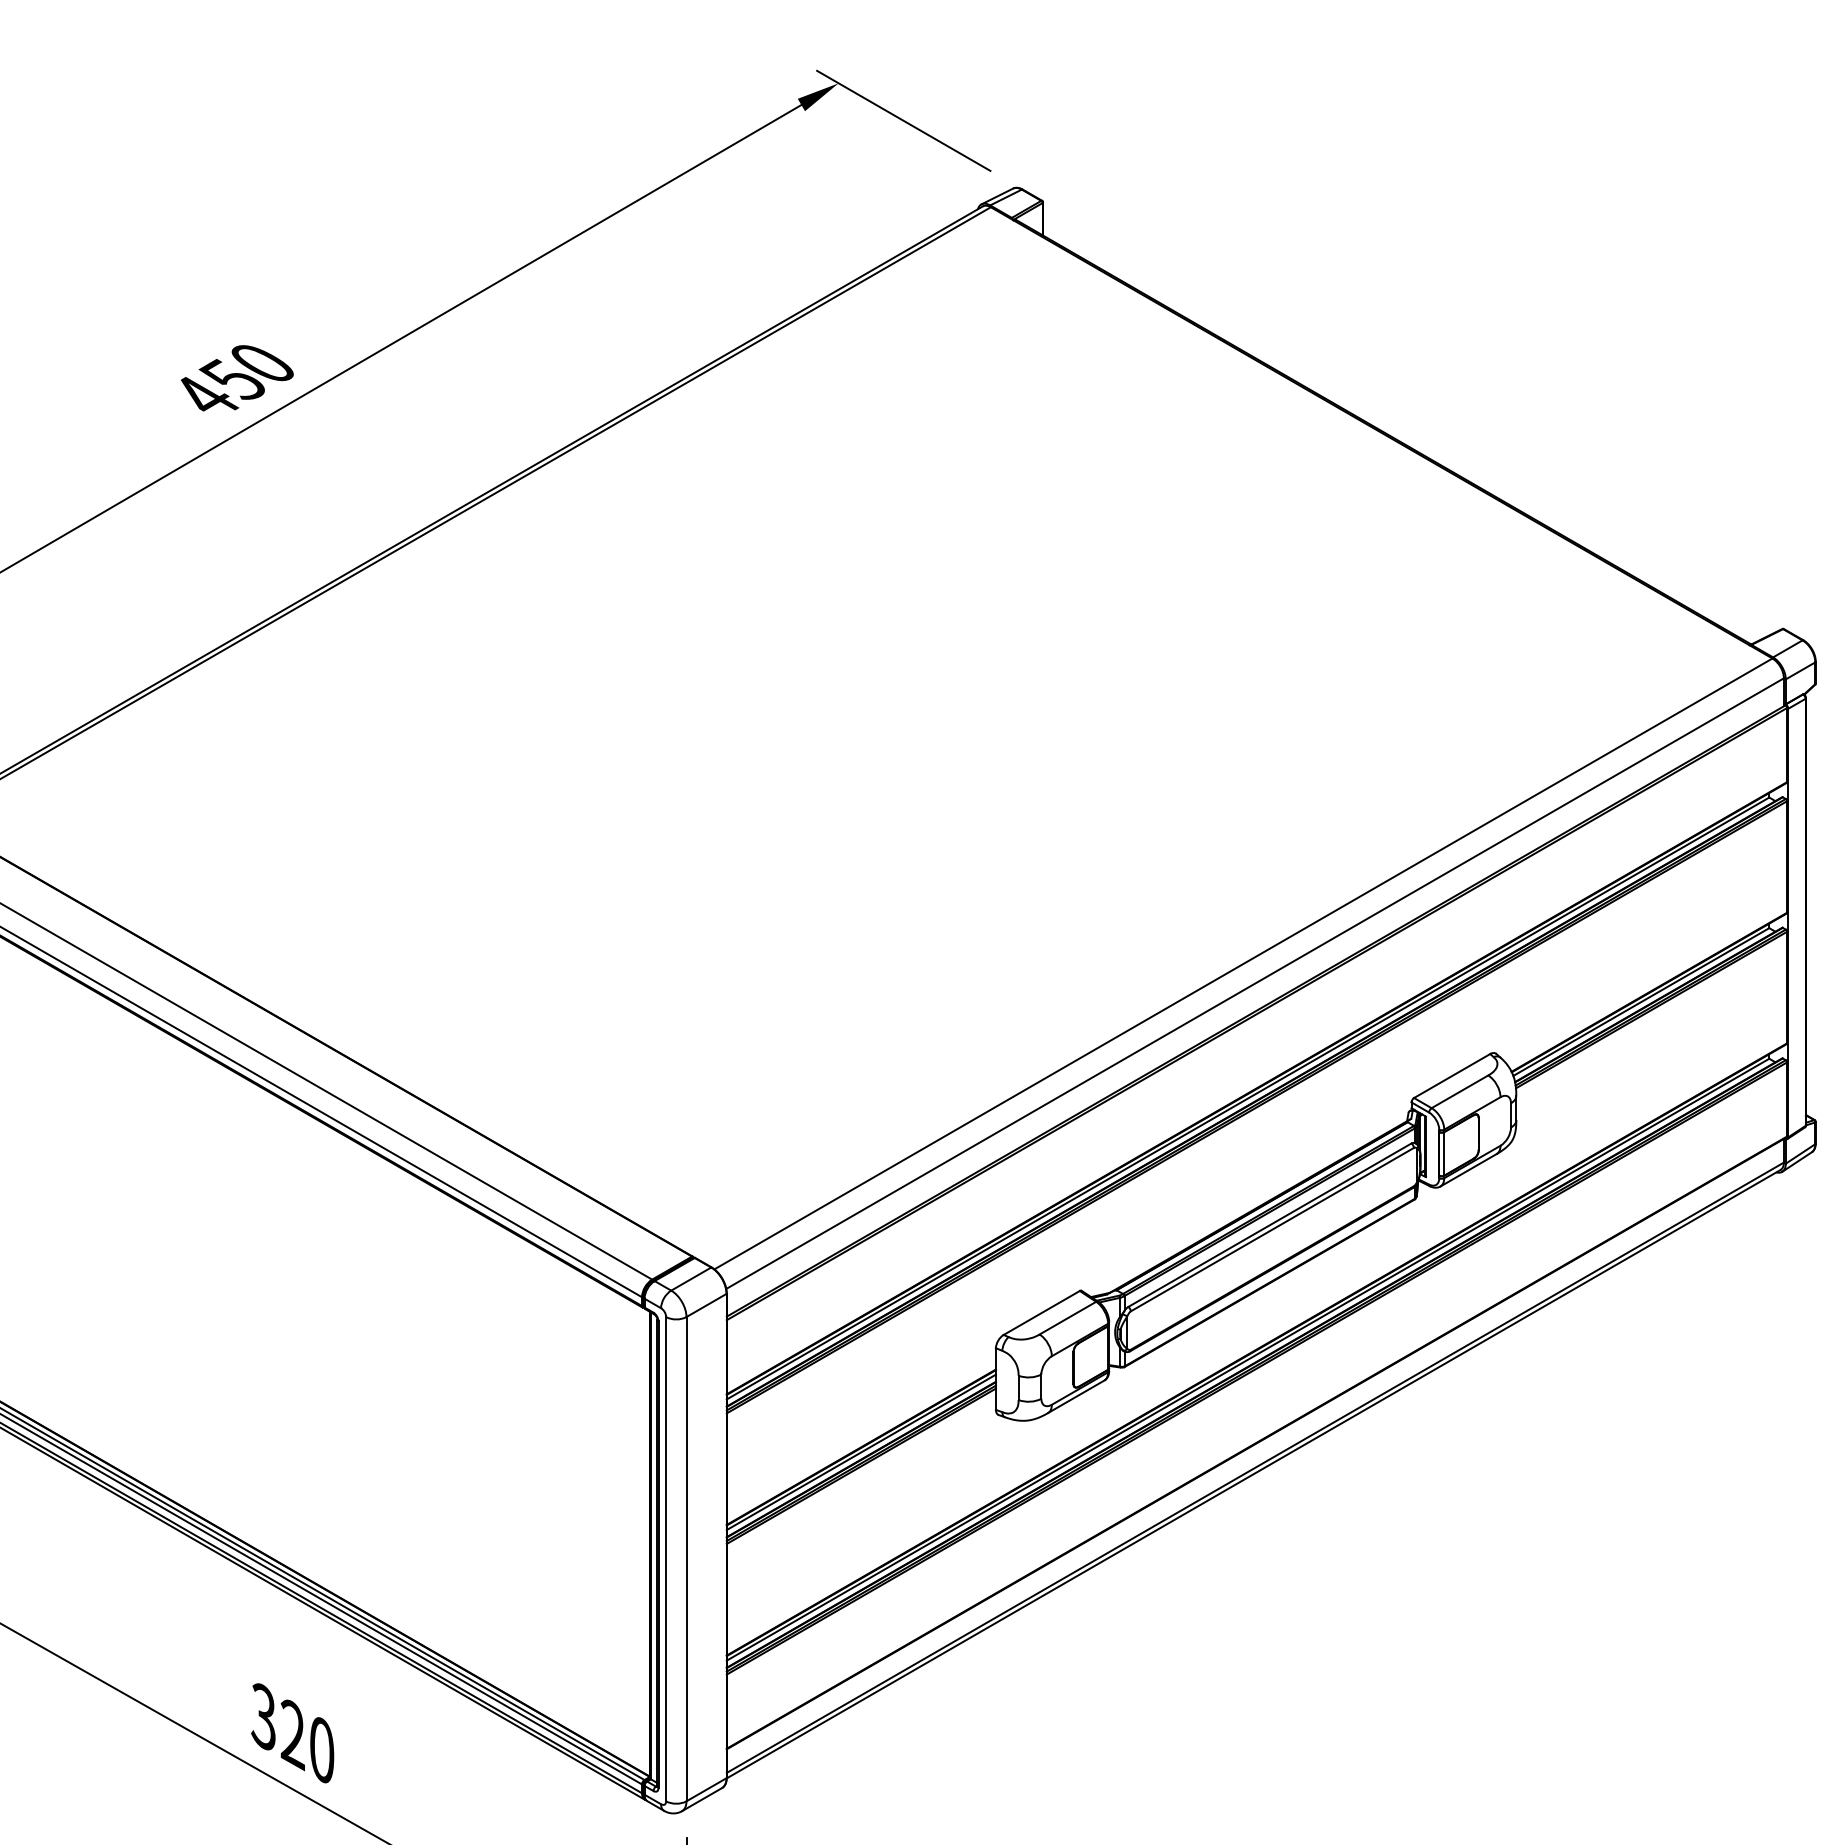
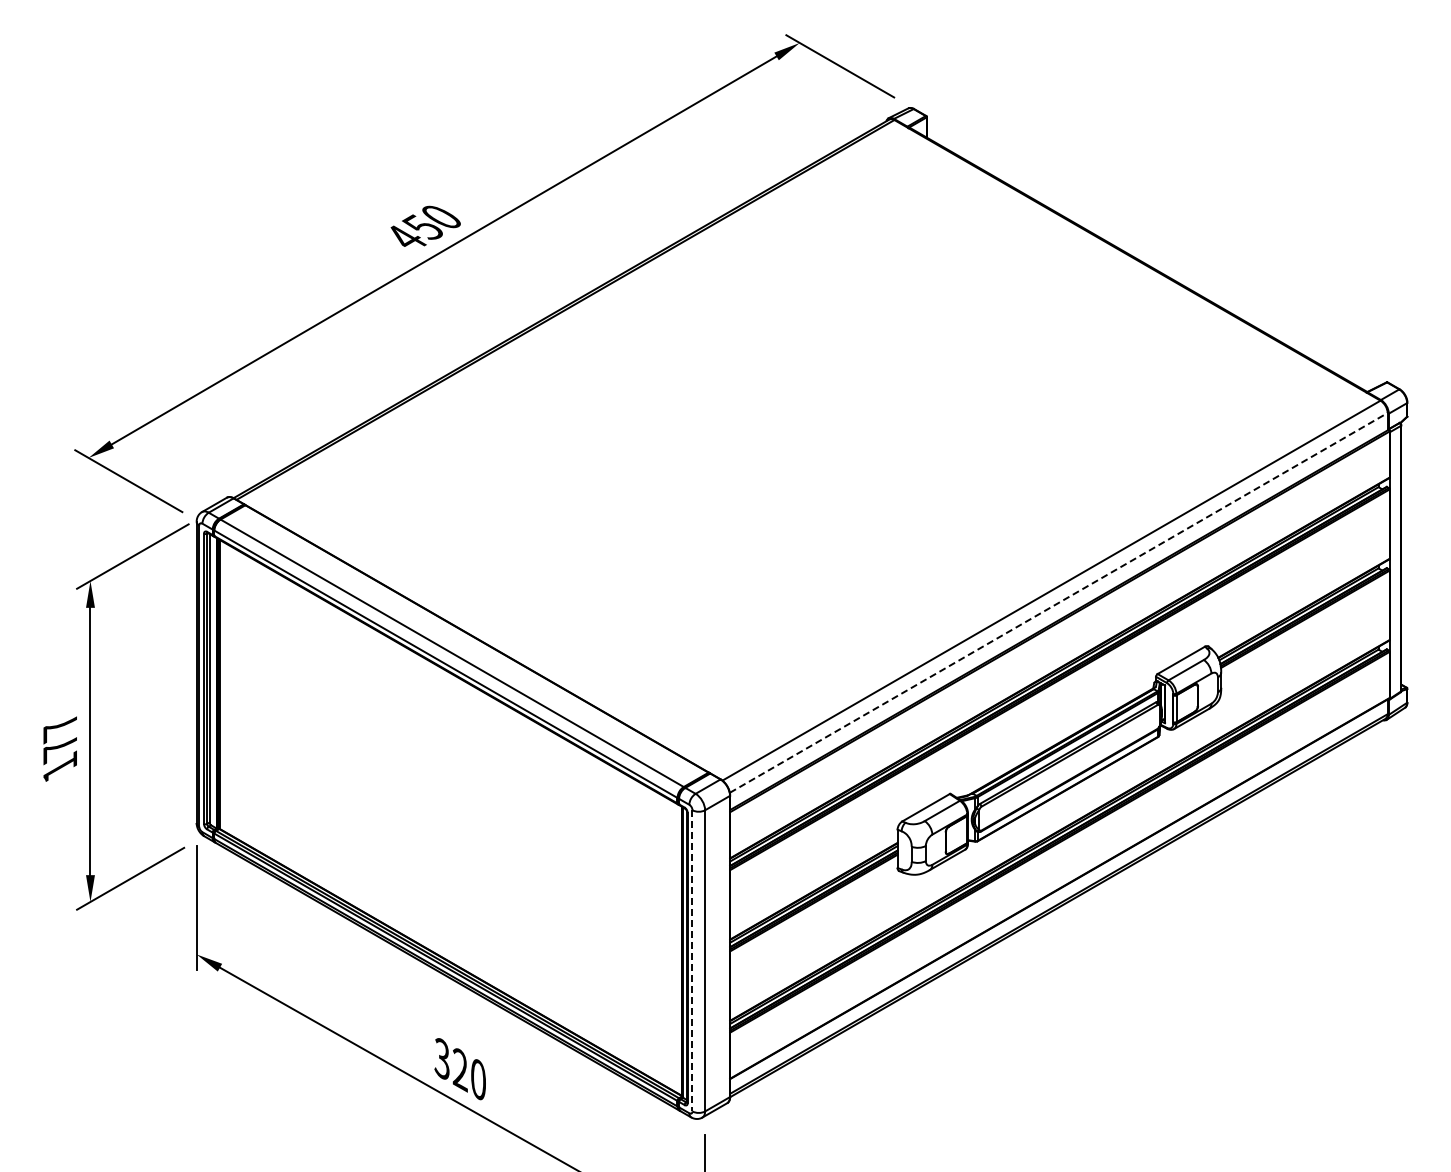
line: (1254, 982) -> (1058, 602), solid -> dashed
line: (666, 1558) -> (692, 960), solid -> dashed

